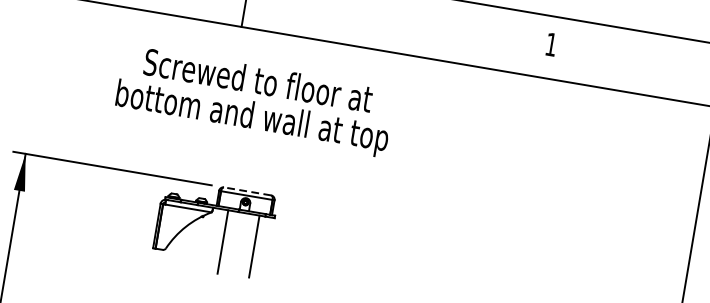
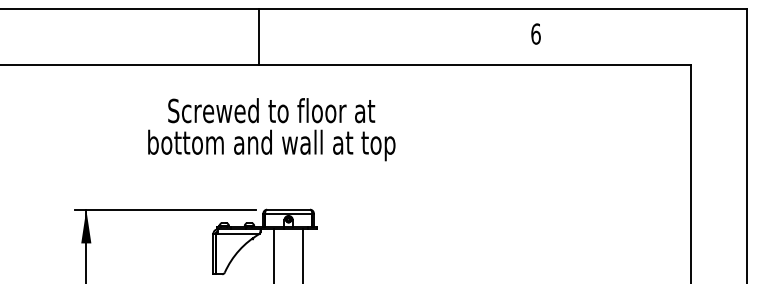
text: (550, 43) -> (535, 33), 1 -> 6
text: (254, 100) -> (271, 129), moved
line: (247, 191) -> (288, 209), dashed -> solid

